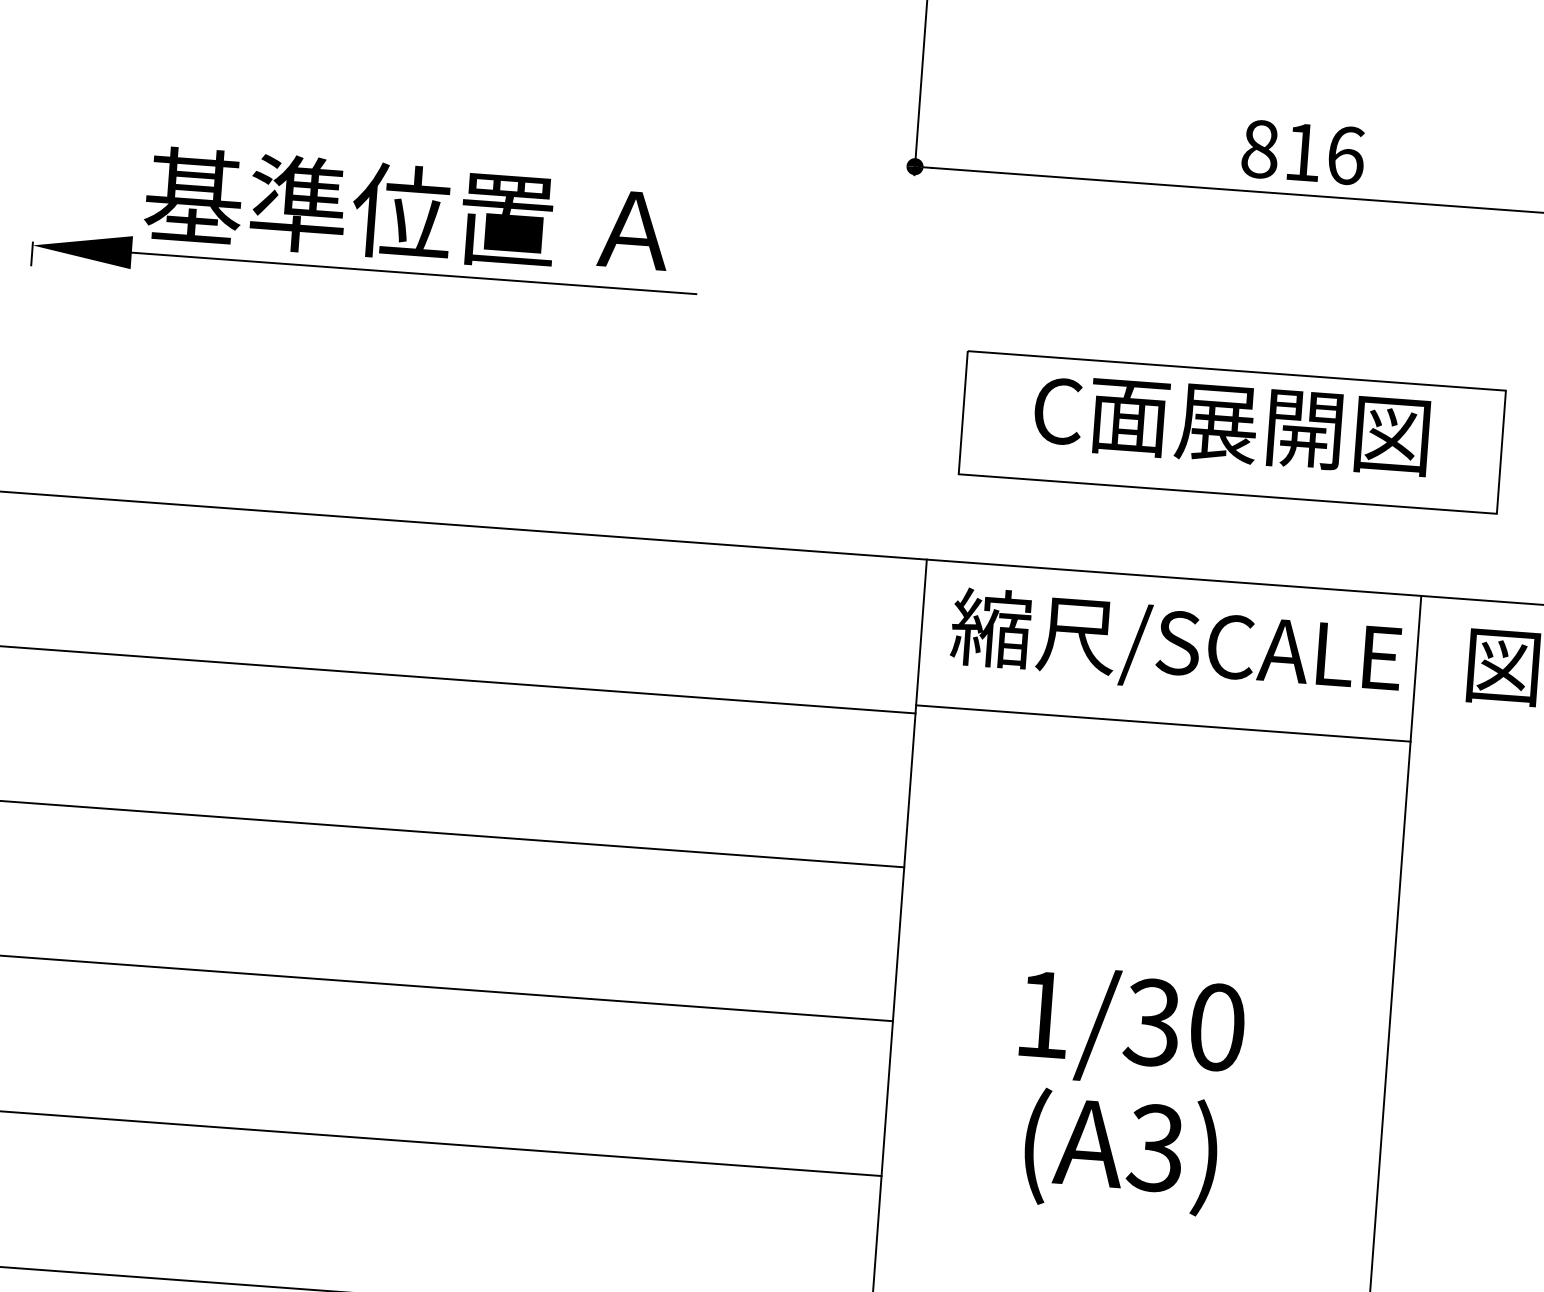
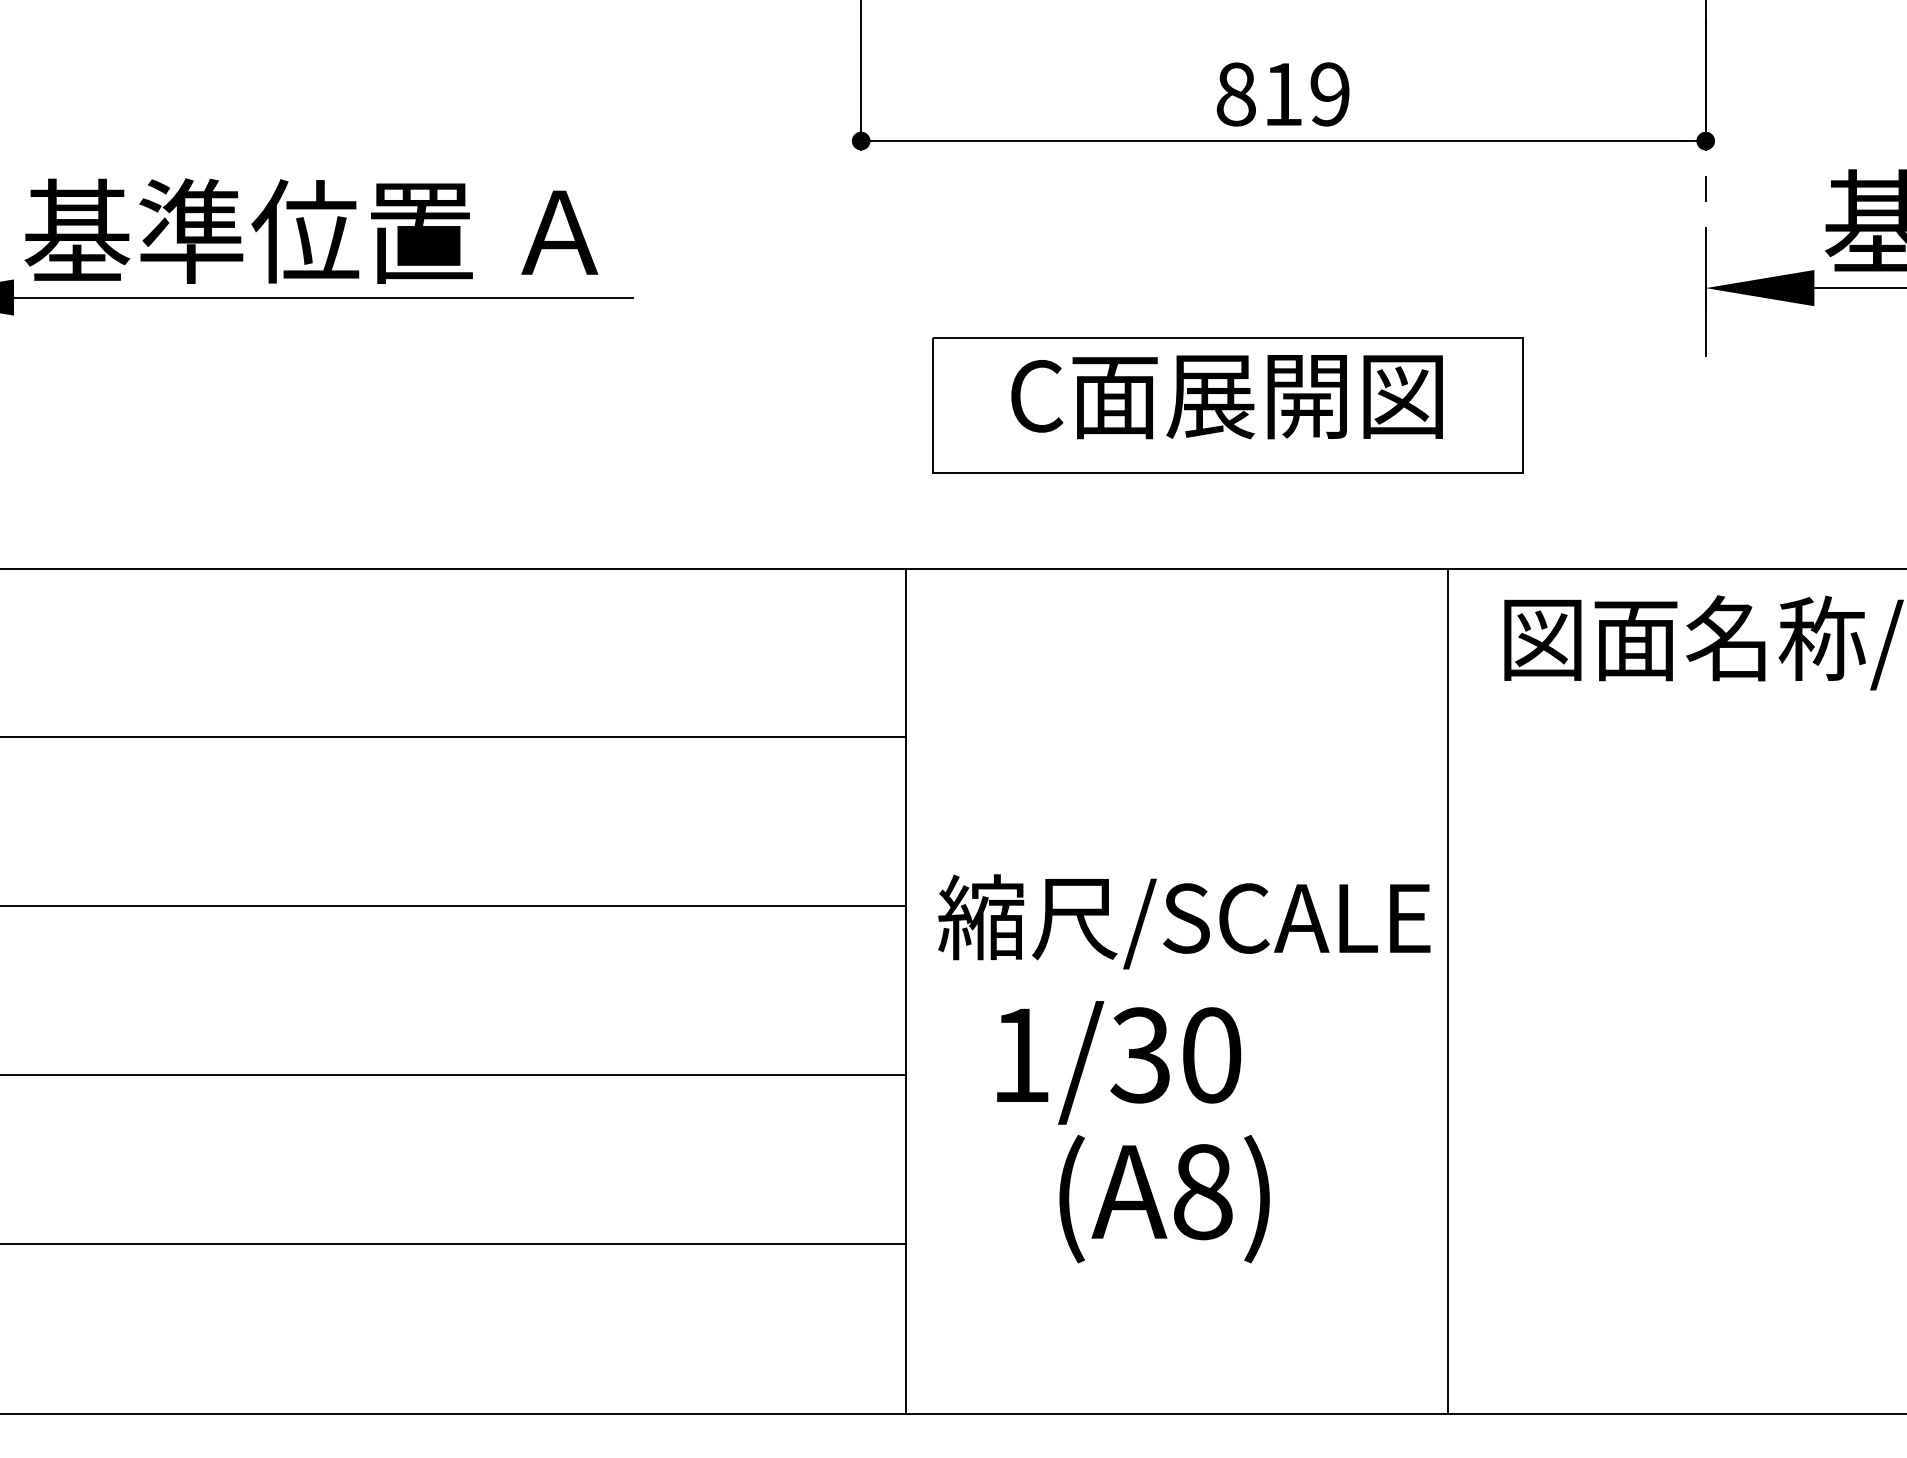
text: (1346, 155) -> (1330, 94), 816 -> 819
text: (1176, 645) -> (1184, 921), moved
line: (1163, 723) -> (1176, 728), removed
text: (1132, 1027) -> (1119, 1062), moved
text: (1156, 1147) -> (1202, 1191), (A3) -> (A8)

